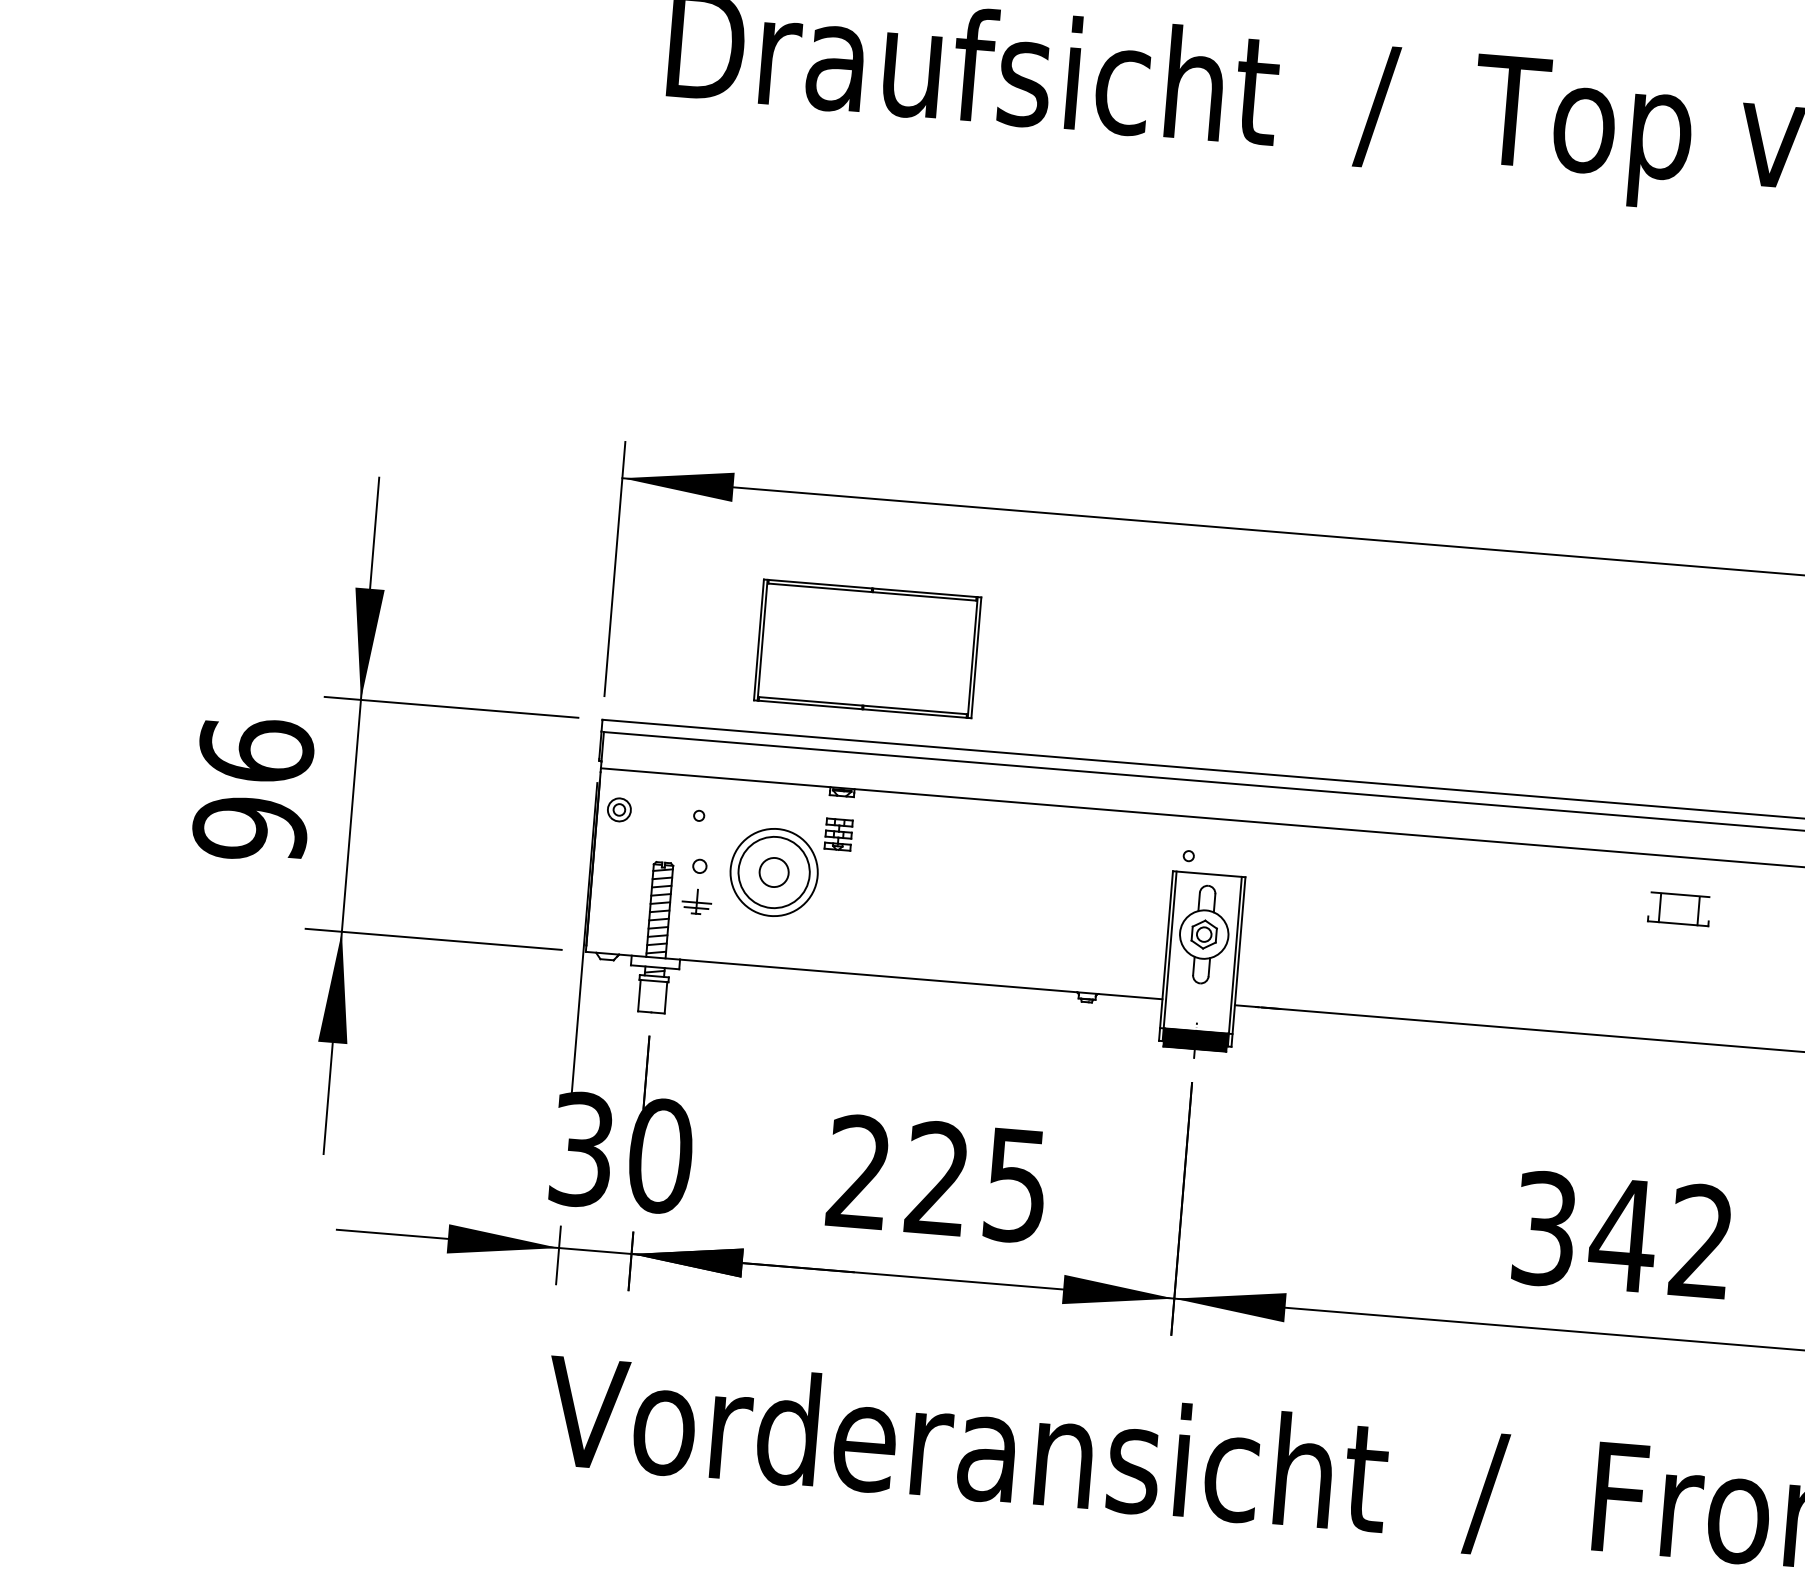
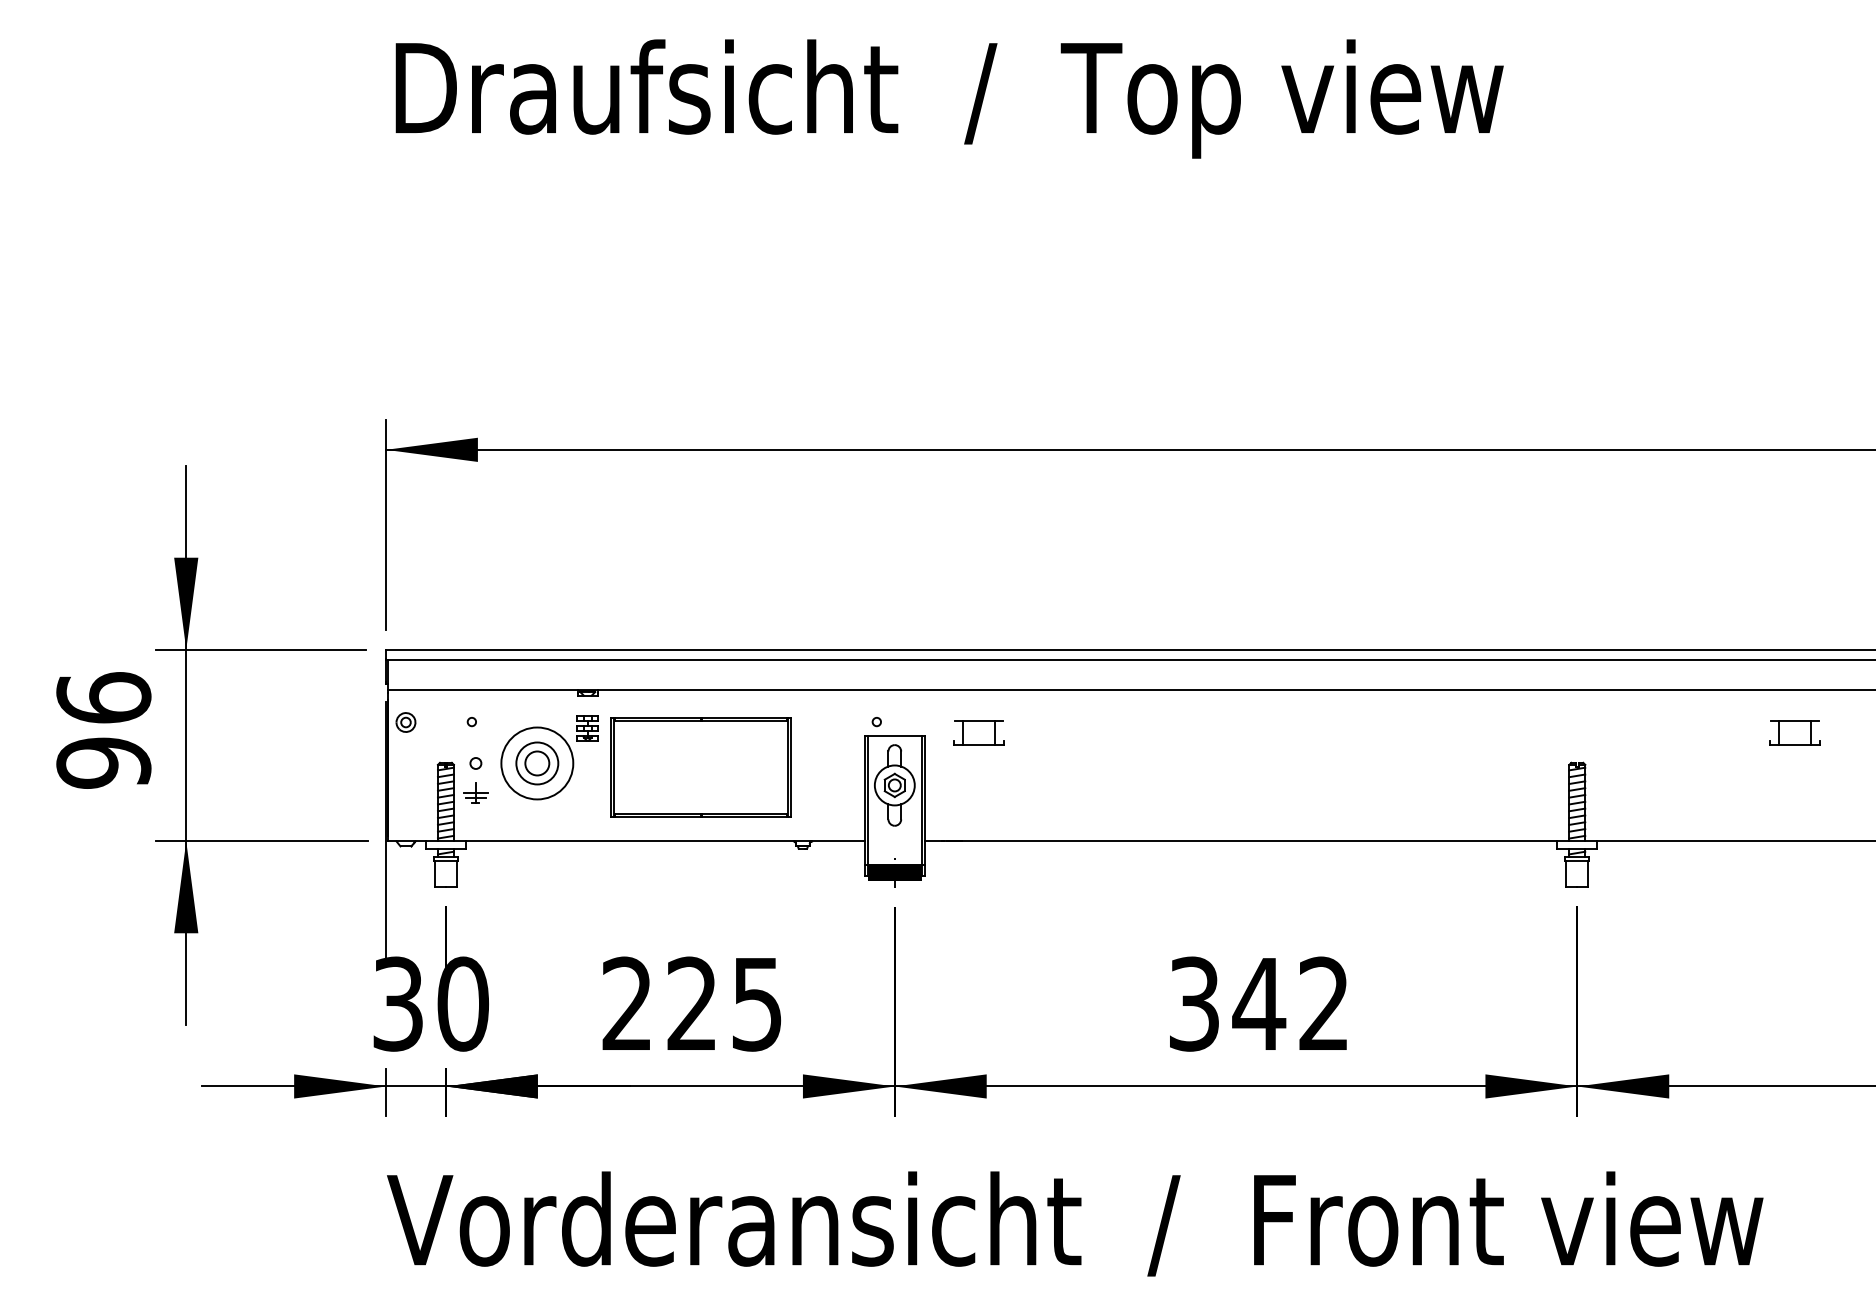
part: (867, 648) -> (700, 767), moved
circle: (774, 872) -> (537, 763), size x0.71
part: (1678, 909) -> (978, 732), moved

